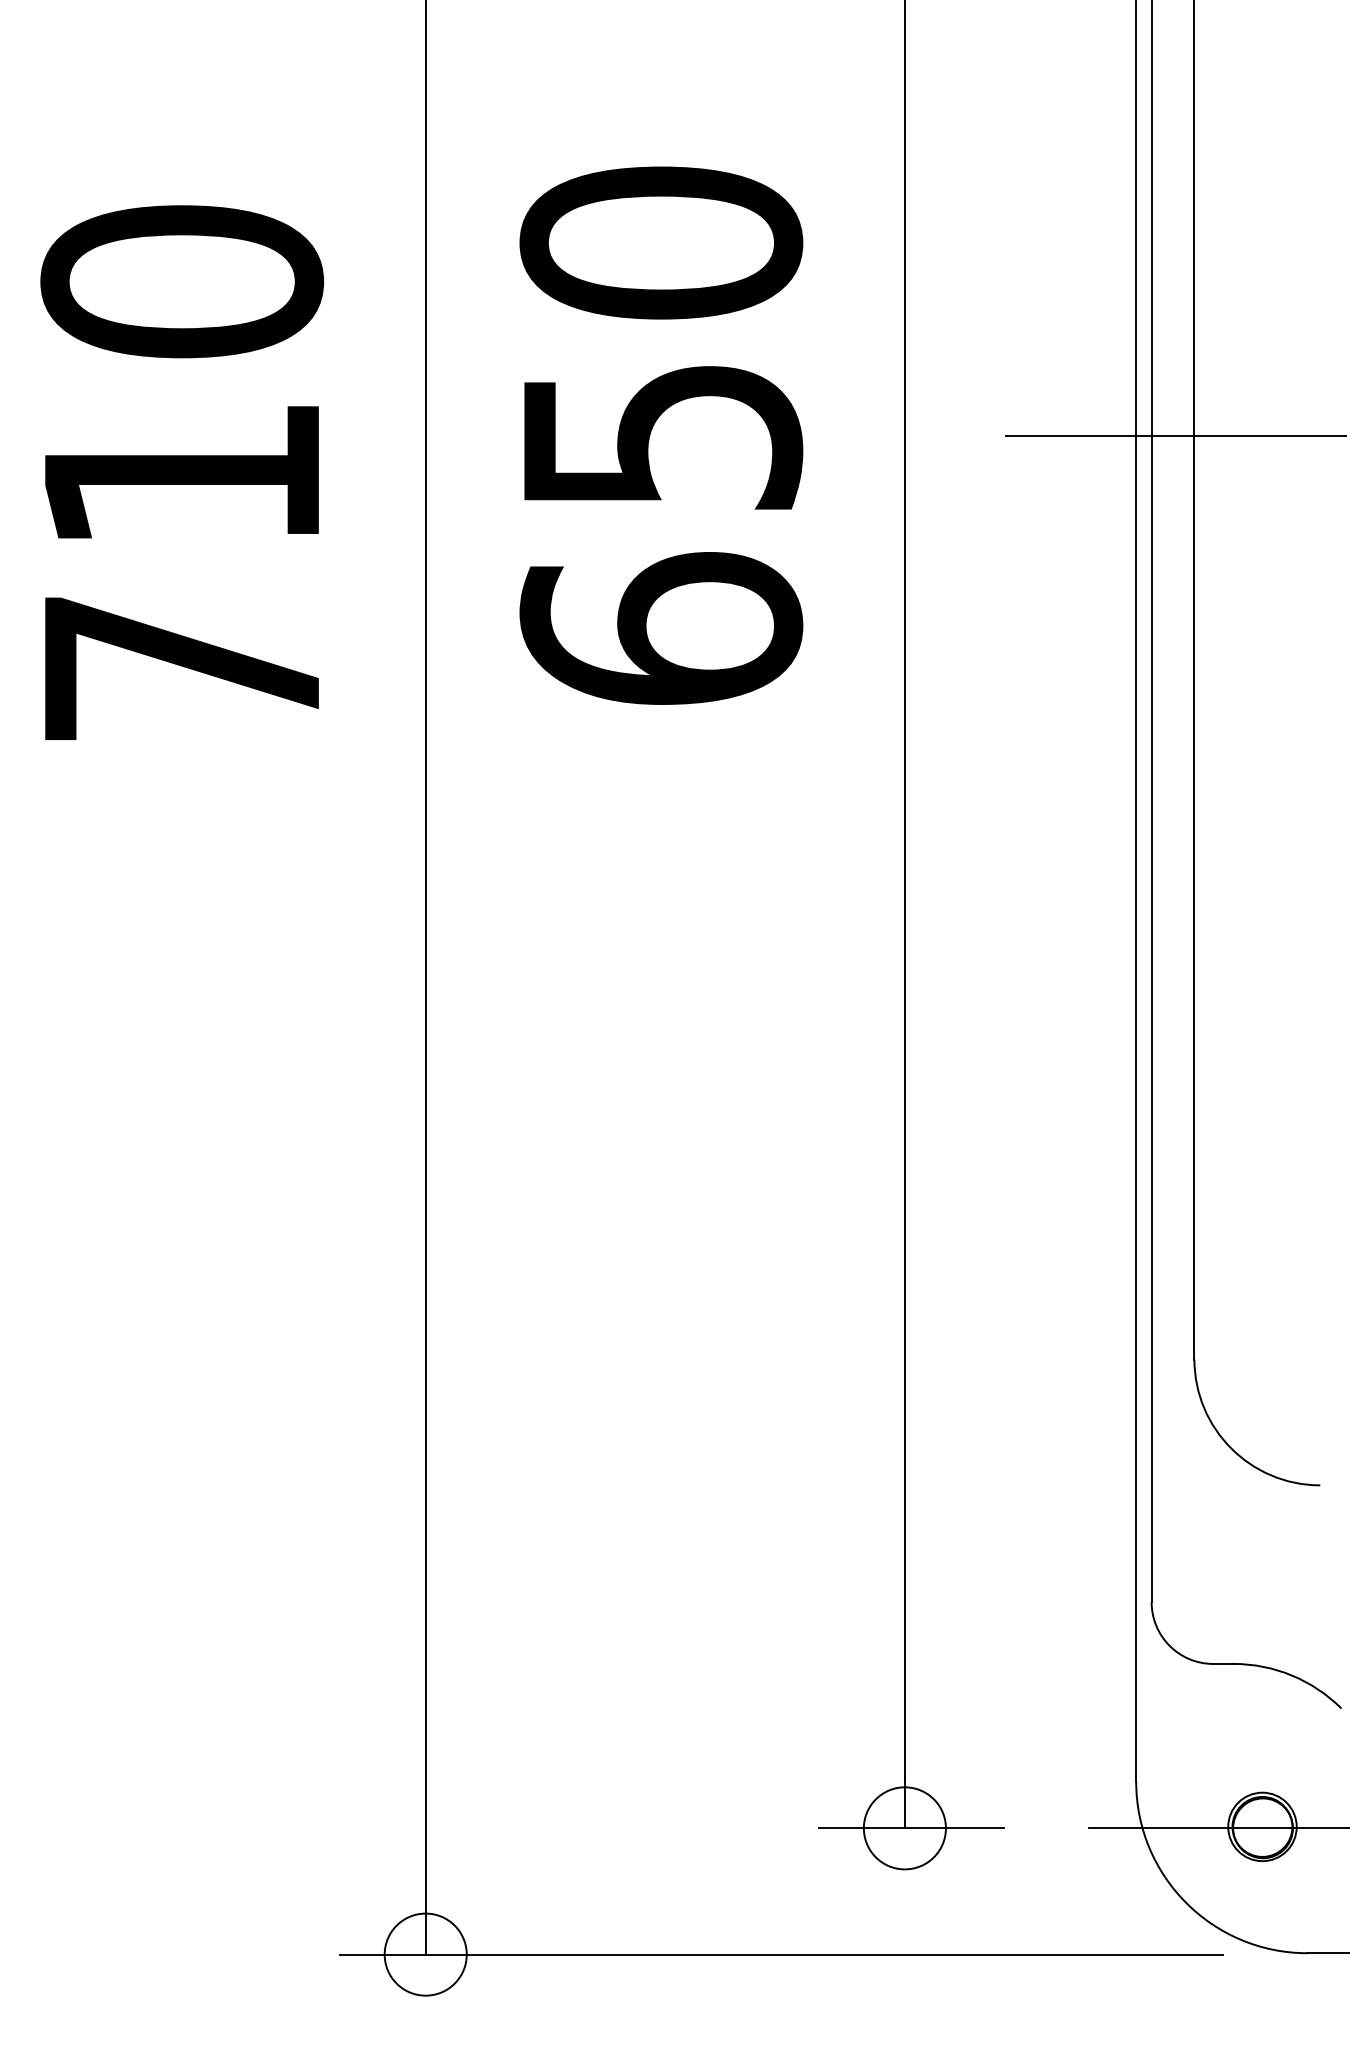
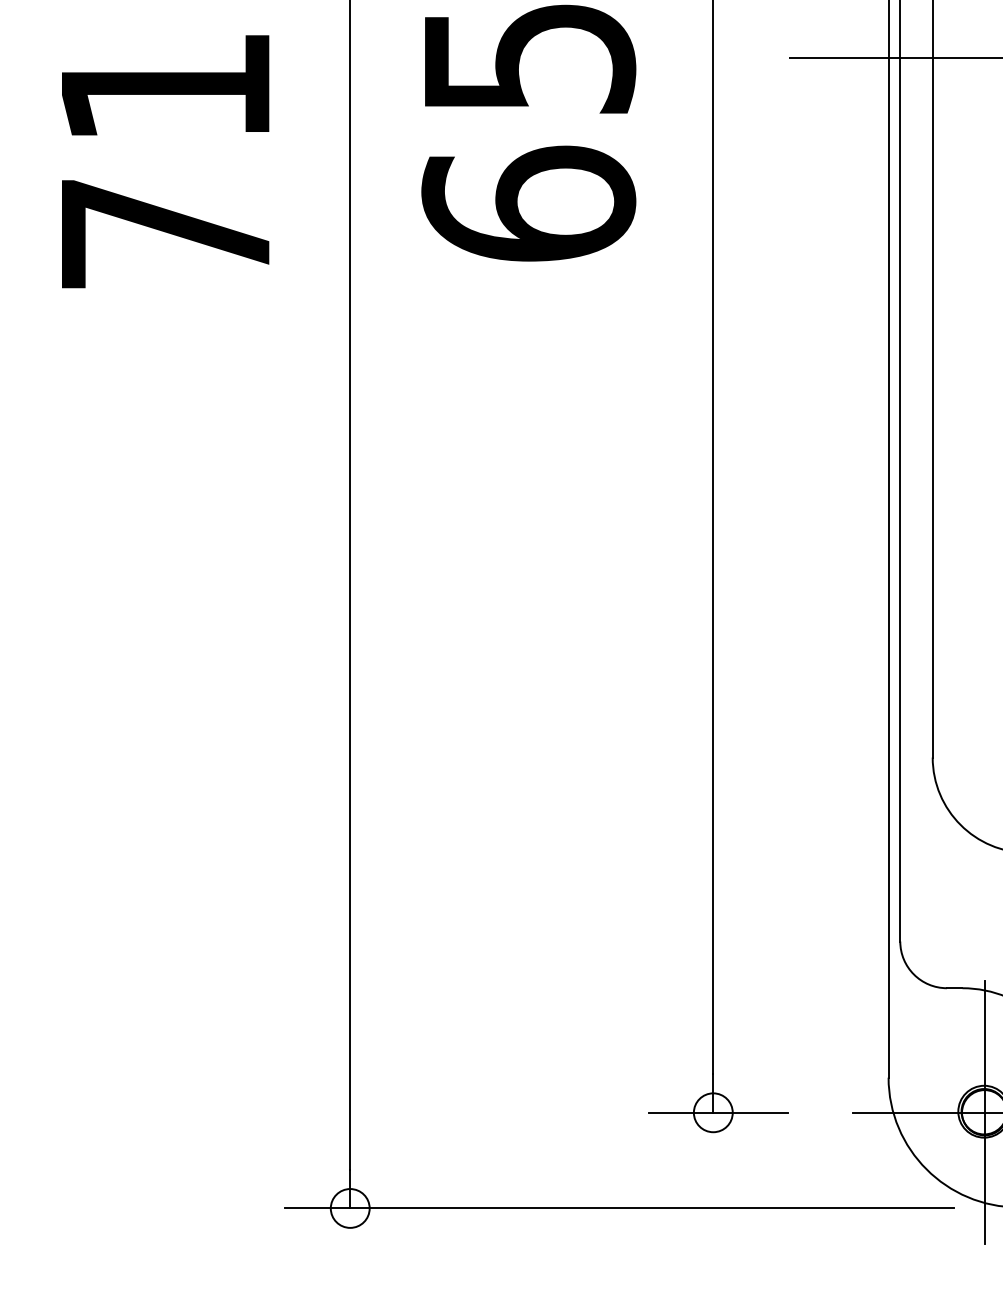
circle: (904, 1828) -> (713, 1112), size x0.62
line: (1263, 1828) -> (985, 1112), added
circle: (425, 1954) -> (350, 1208), size x0.62

